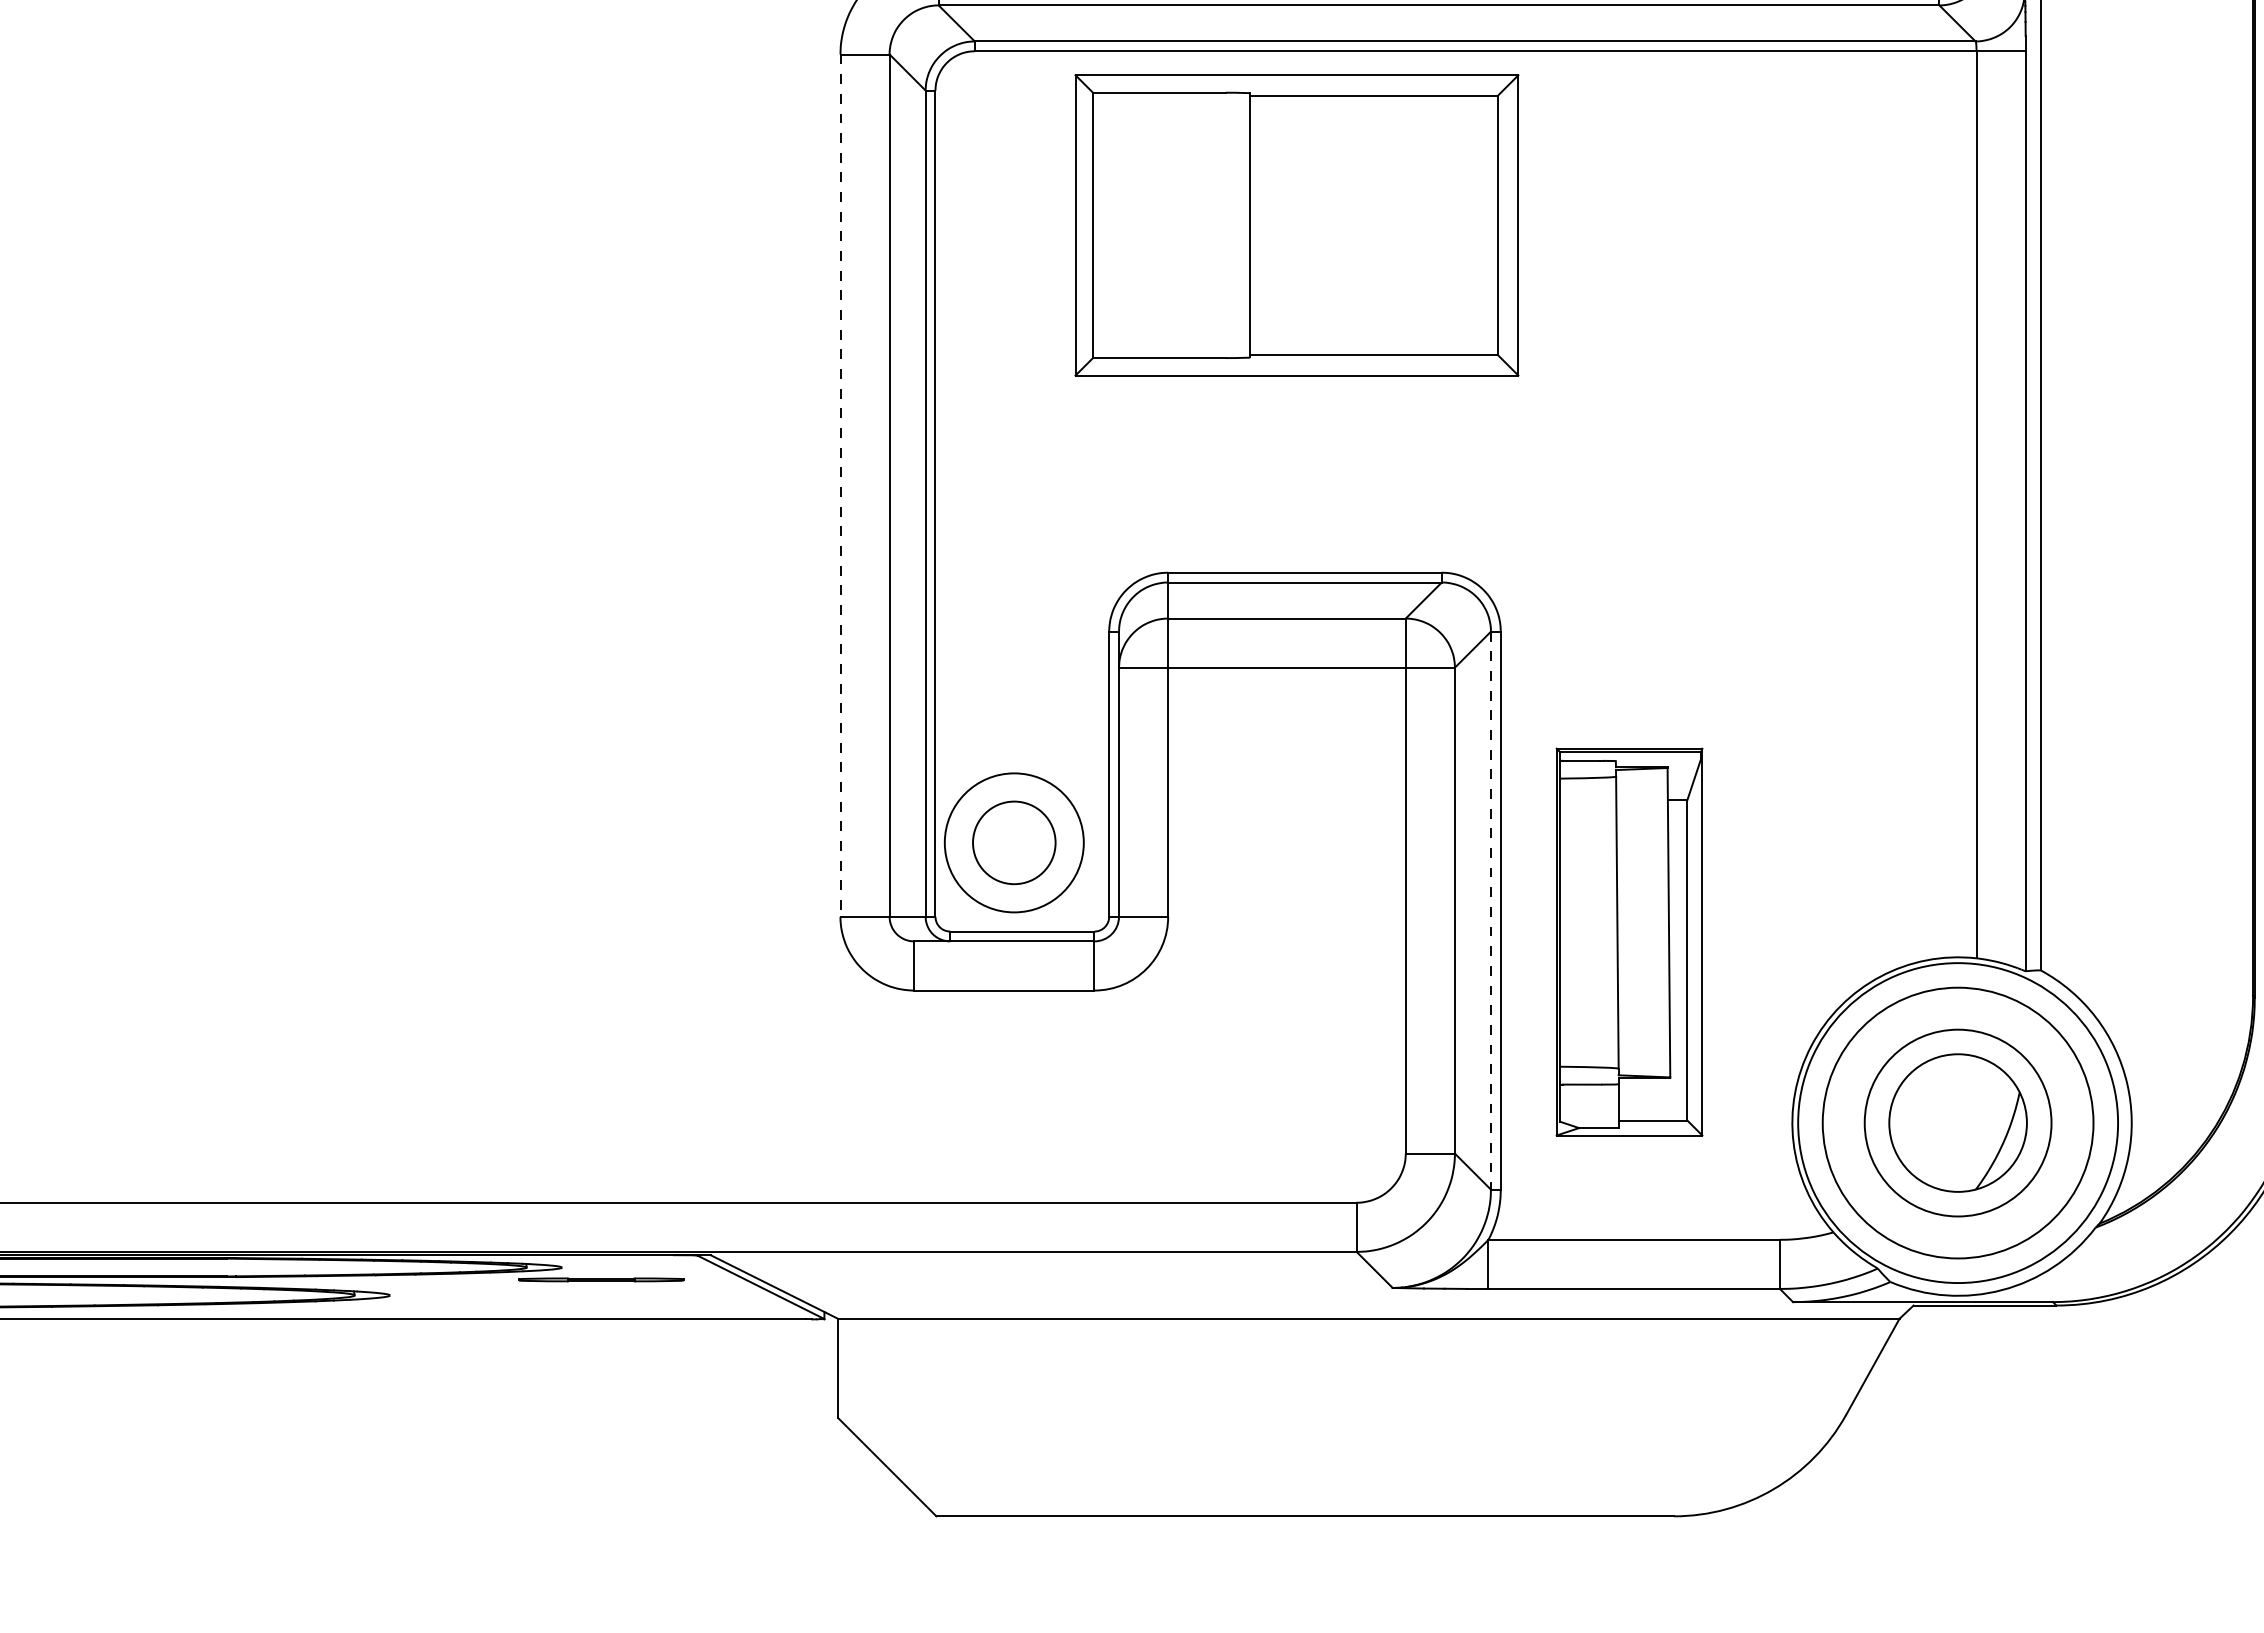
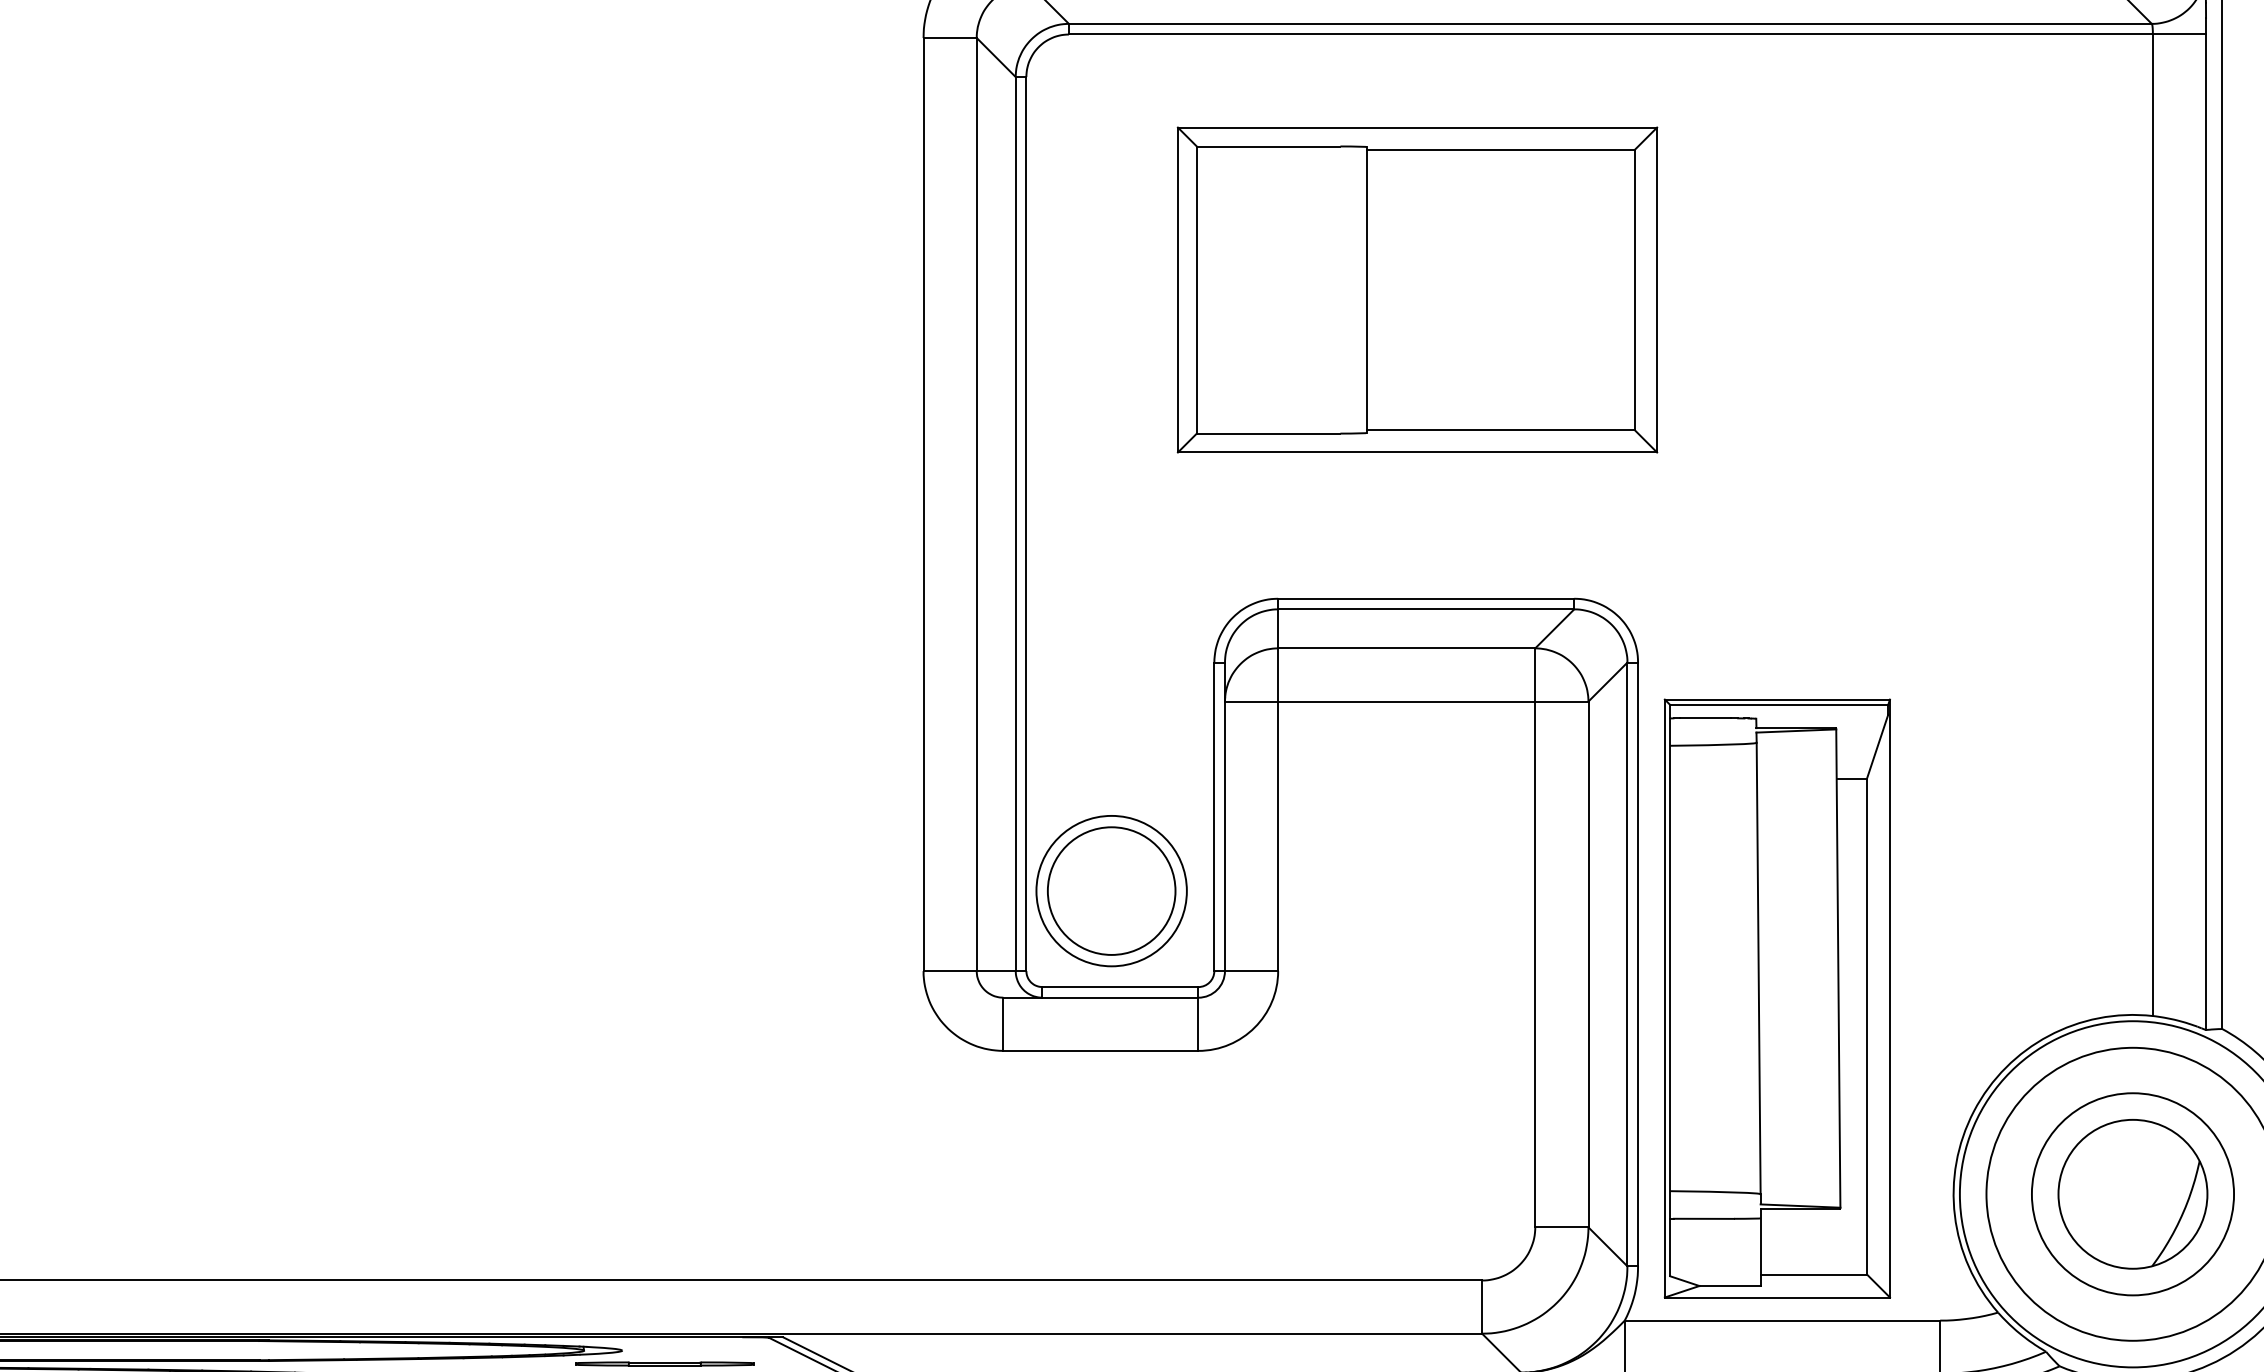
part: (1296, 225) -> (1417, 290), moved
line: (840, 486) -> (923, 505), dashed -> solid
circle: (1014, 842) -> (1111, 890), size x1.43
line: (1490, 910) -> (1626, 964), dashed -> solid
part: (1629, 941) -> (1777, 997), size x1.43

